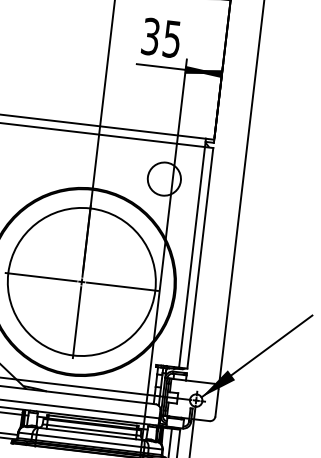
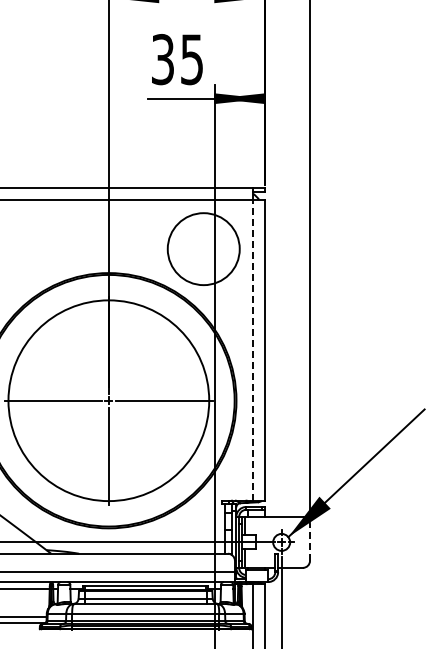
circle: (164, 178) -> (203, 248), size x1.6
line: (192, 257) -> (253, 350), solid -> dashed
line: (217, 402) -> (310, 541), solid -> dashed

